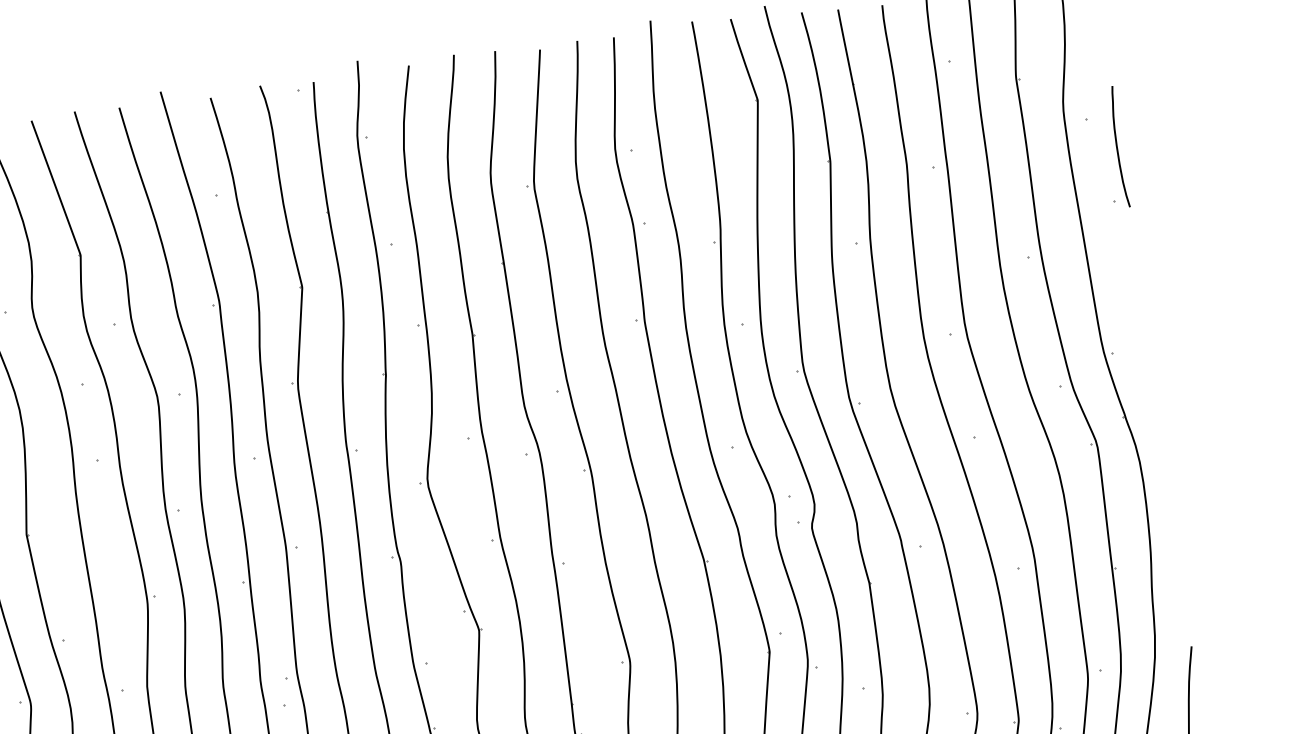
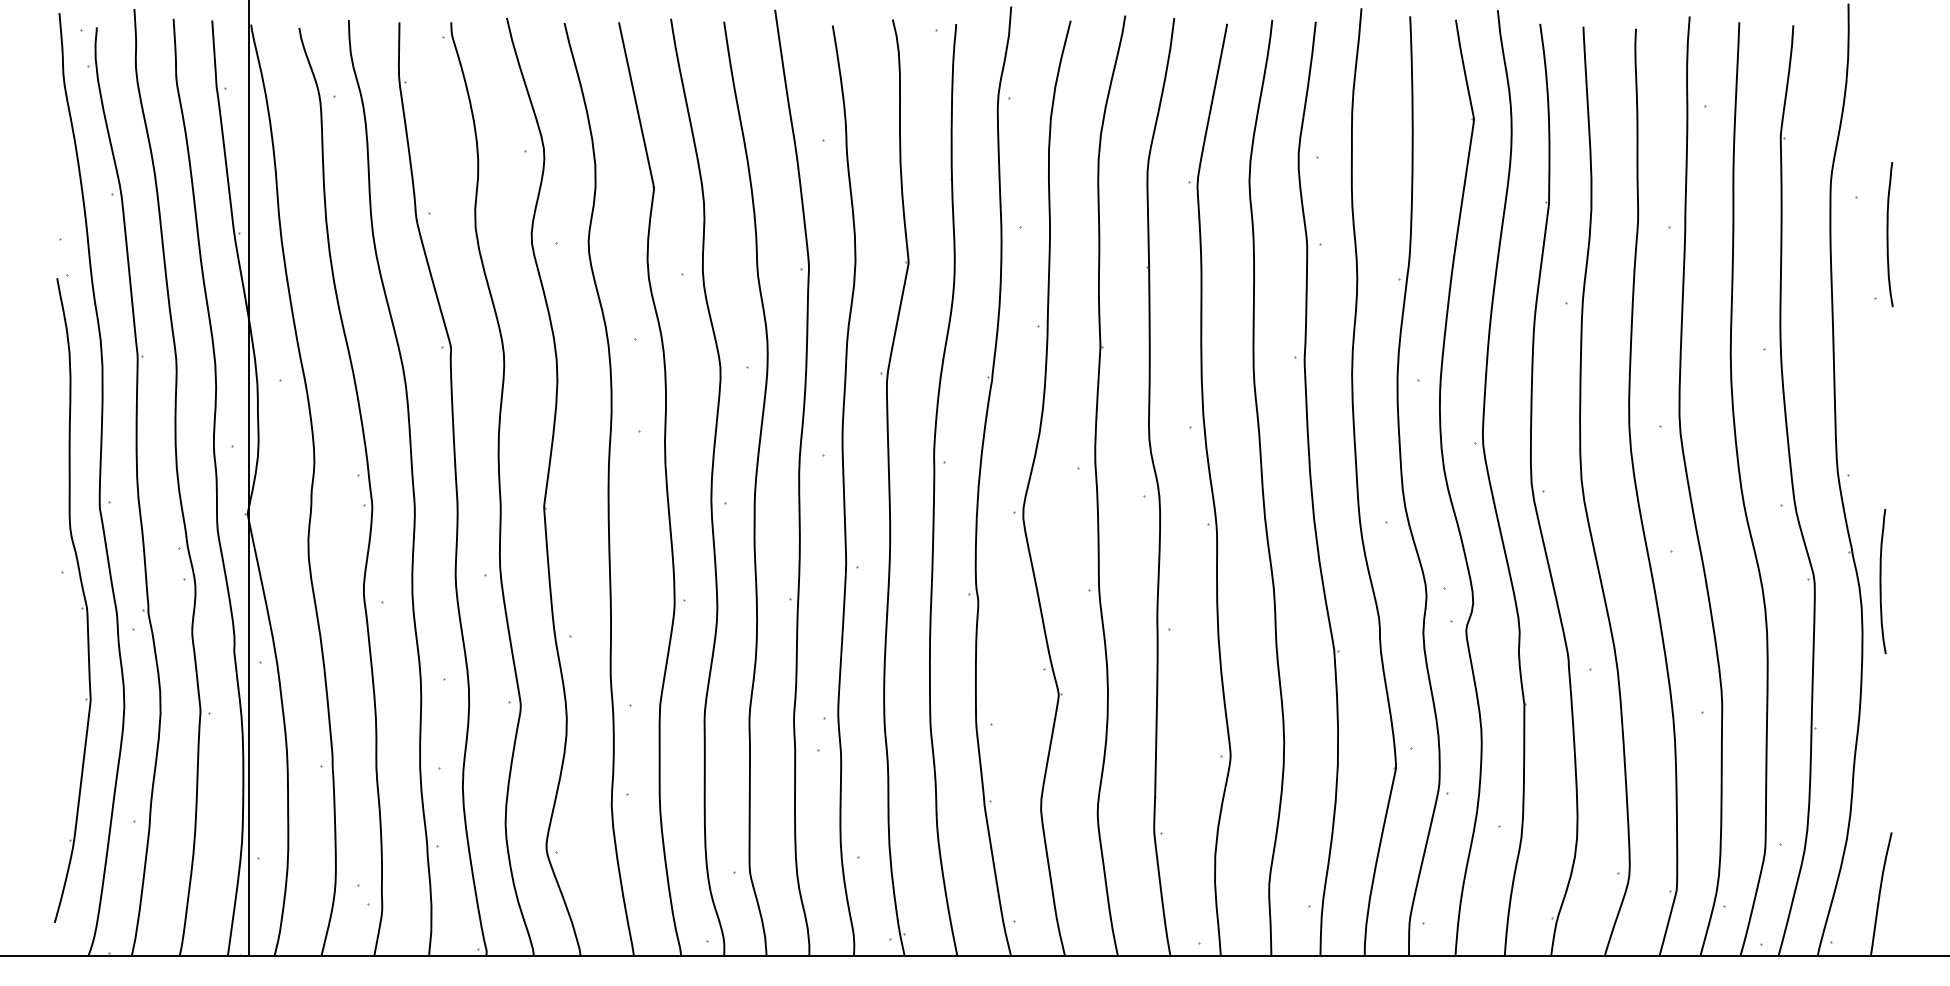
curve: (1153, 437) -> (1881, 581), added

